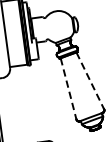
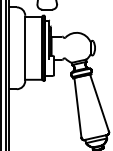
line: (90, 81) -> (99, 103), dashed -> solid
line: (69, 89) -> (78, 108), dashed -> solid

